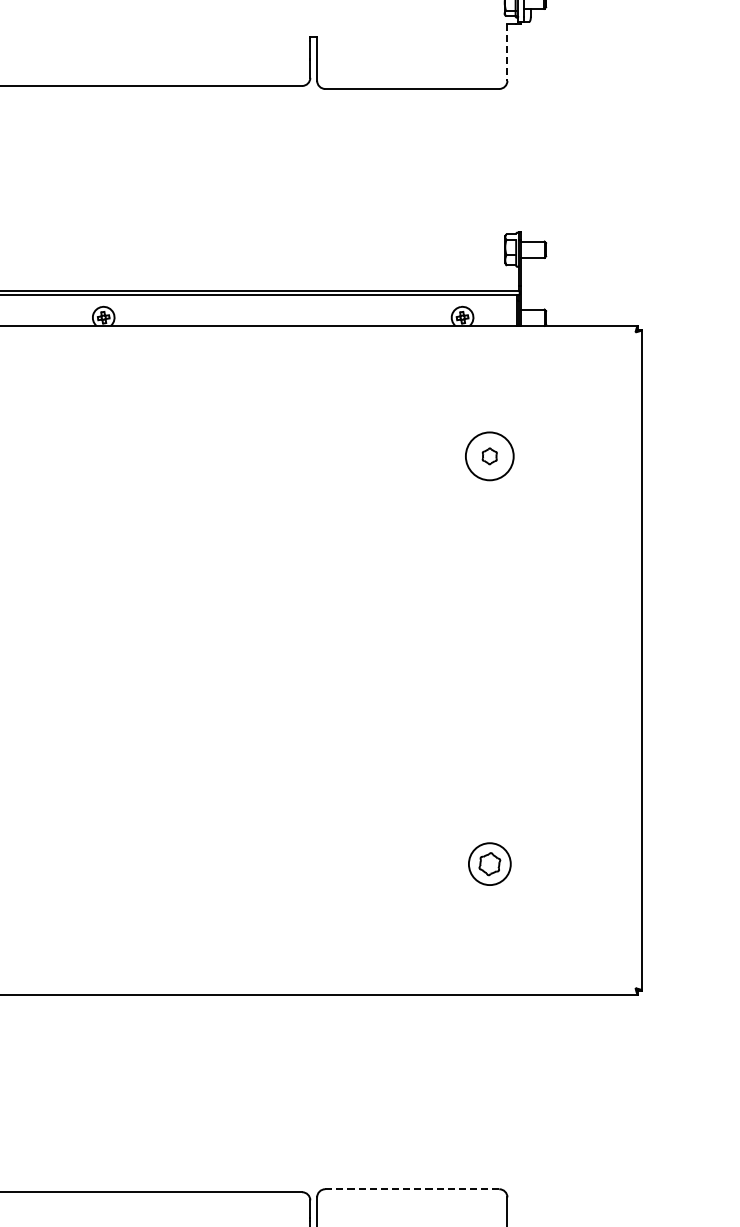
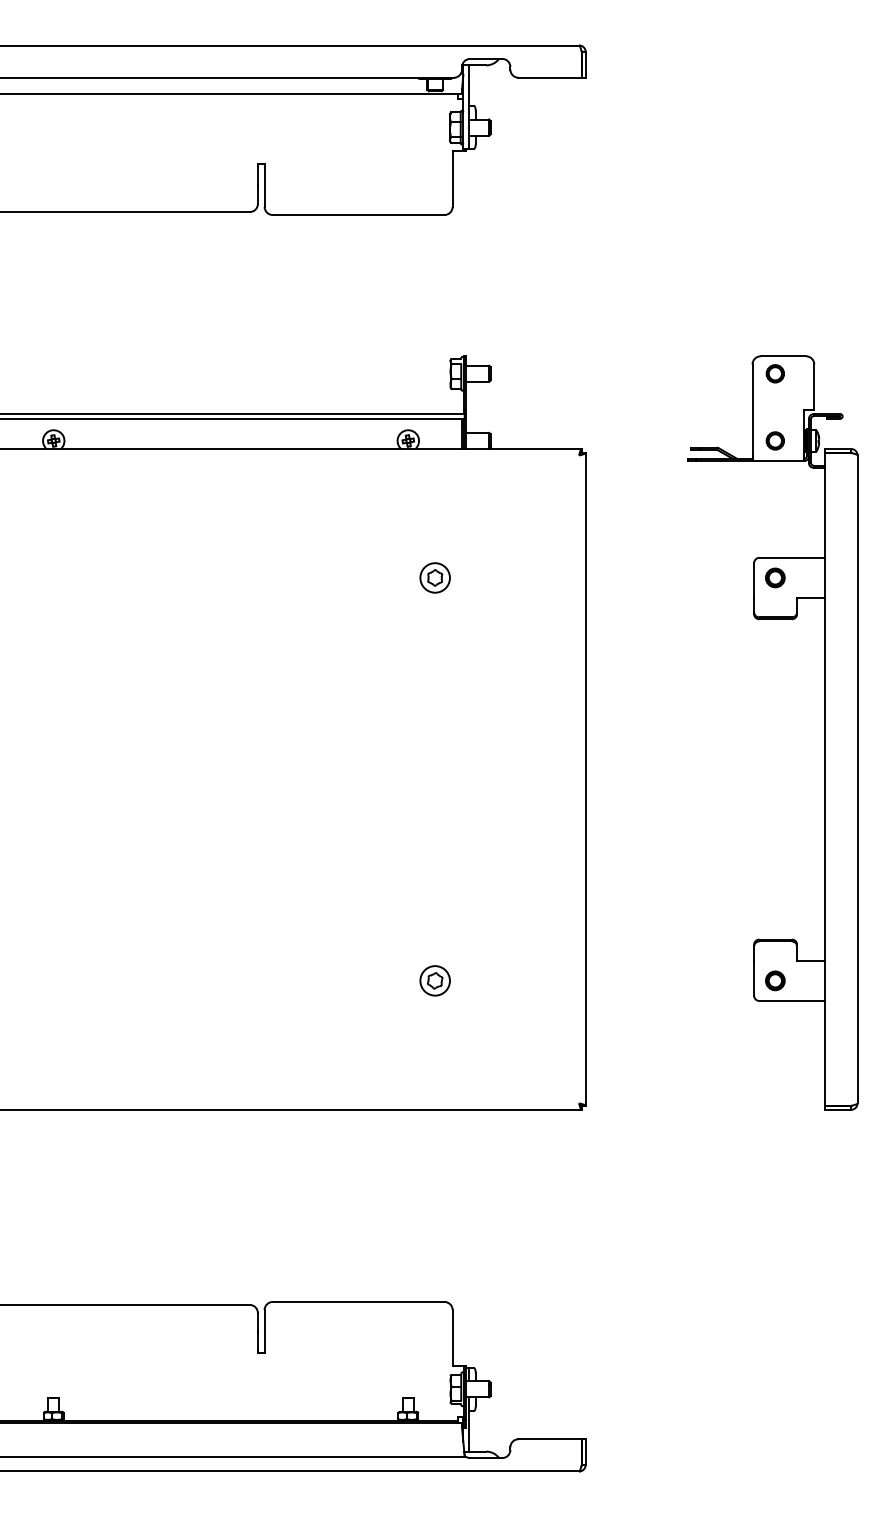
line: (507, 53) -> (452, 179), dashed -> solid
circle: (489, 455) -> (434, 577), size x0.62
part: (489, 863) -> (434, 980), size x0.71
line: (412, 1188) -> (358, 1301), dashed -> solid

